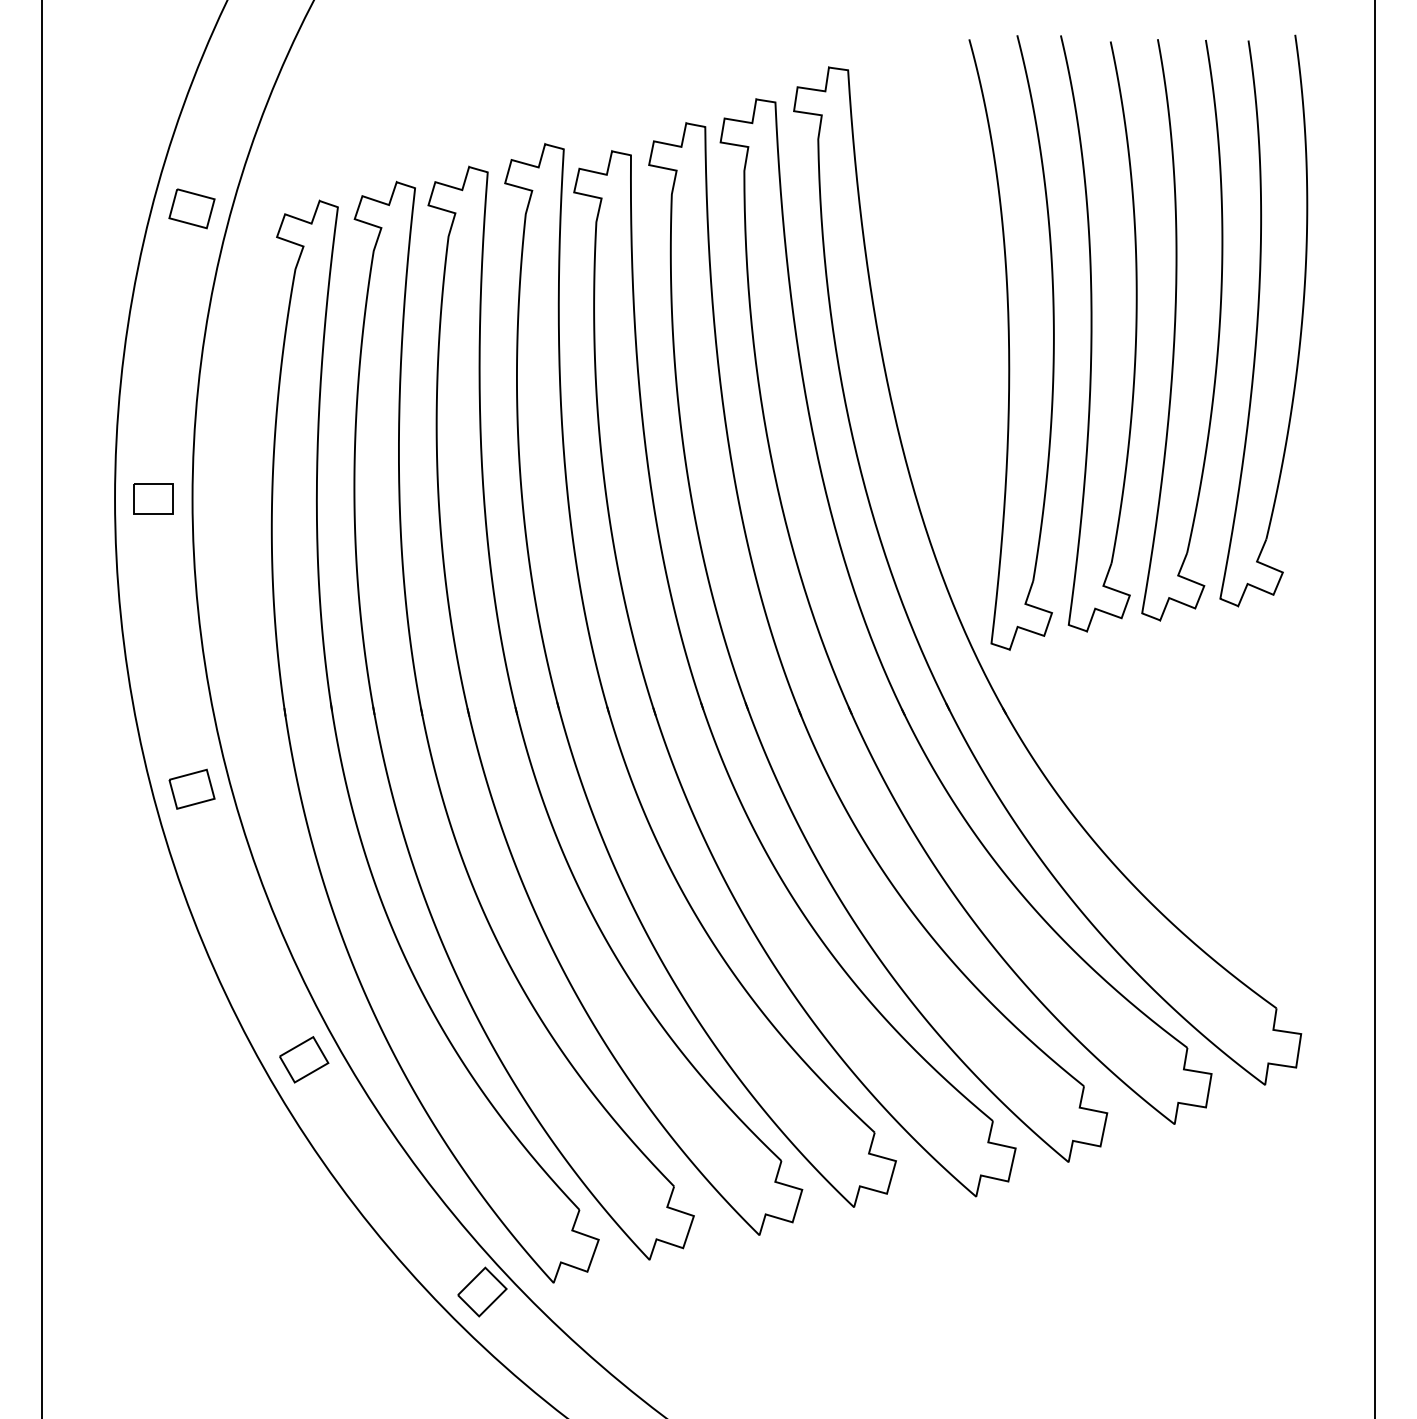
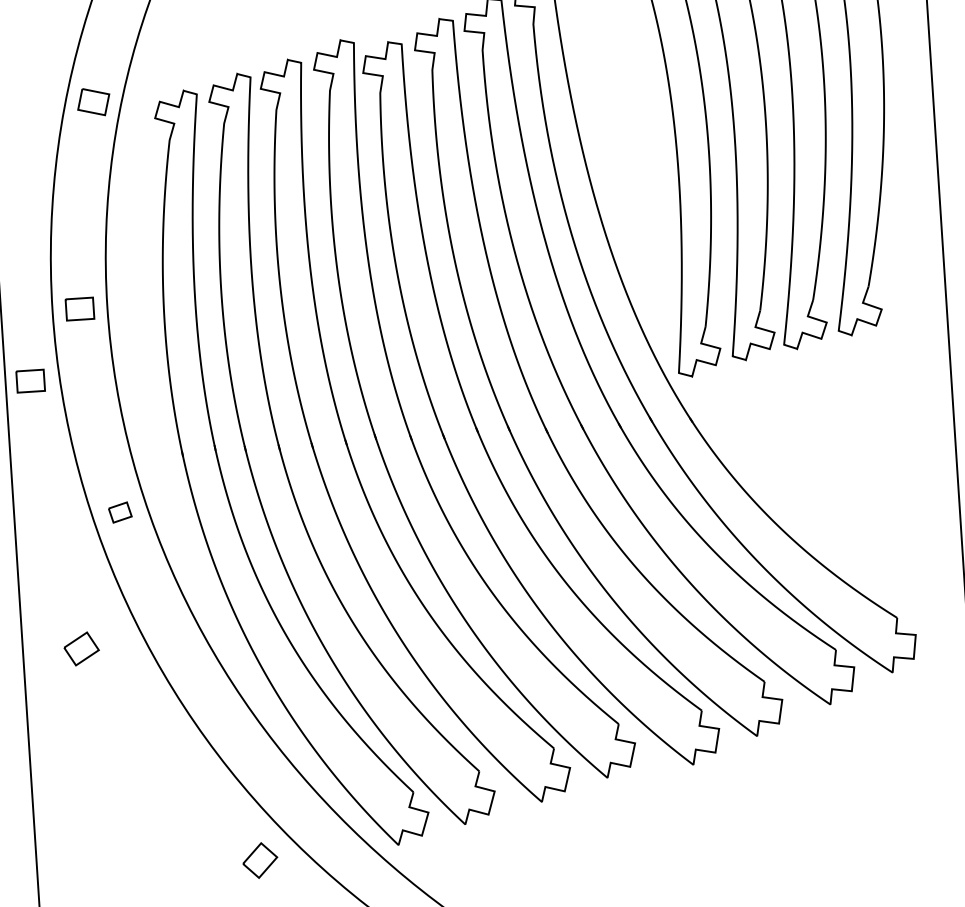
part: (77, 595) -> (30, 380), added
part: (191, 788) -> (119, 512), size x0.7
part: (304, 1059) -> (81, 648), moved
part: (482, 1291) -> (260, 860), moved

